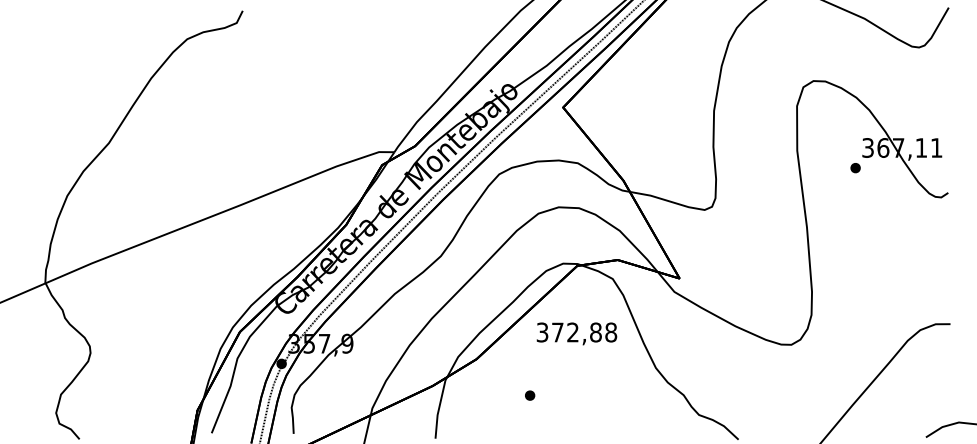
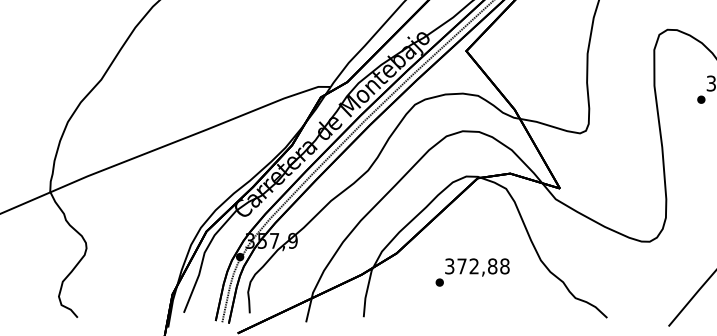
text: (576, 333) -> (477, 267), moved

